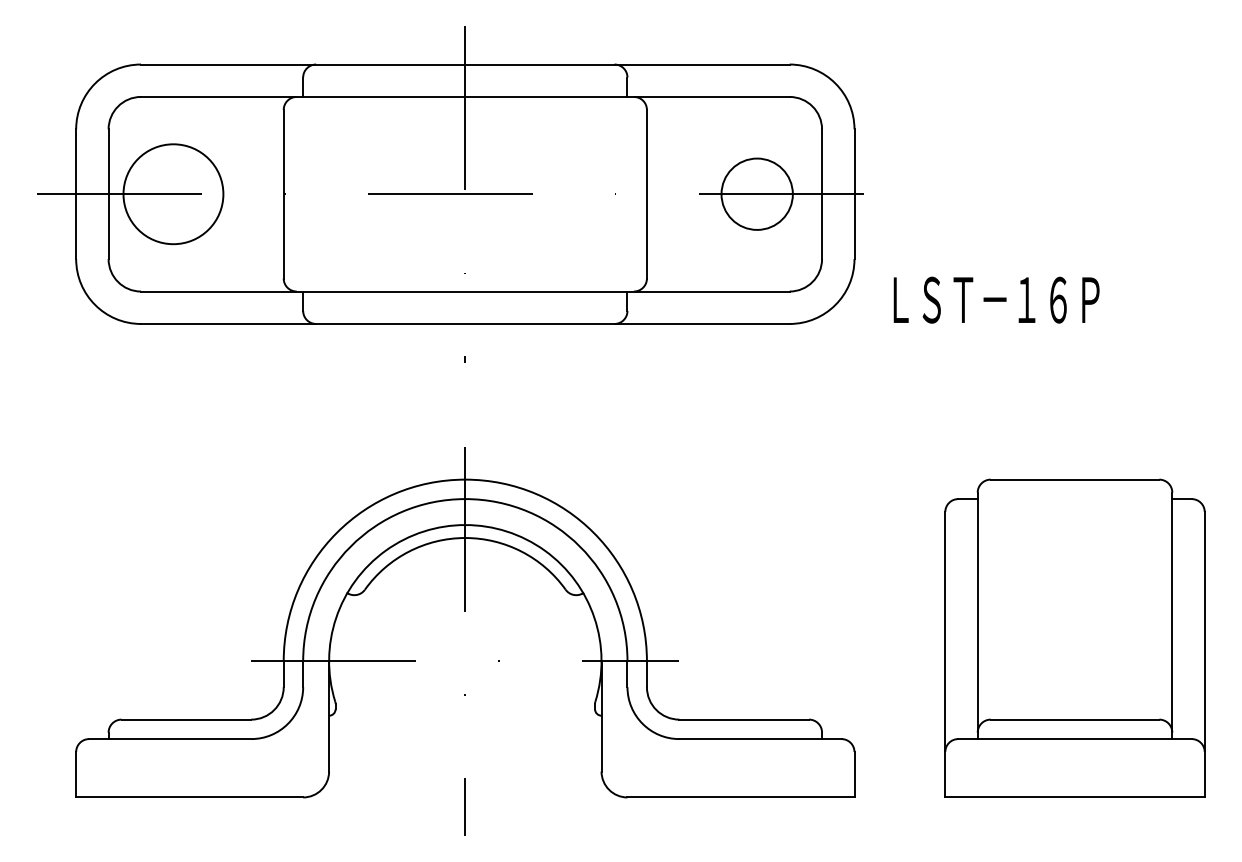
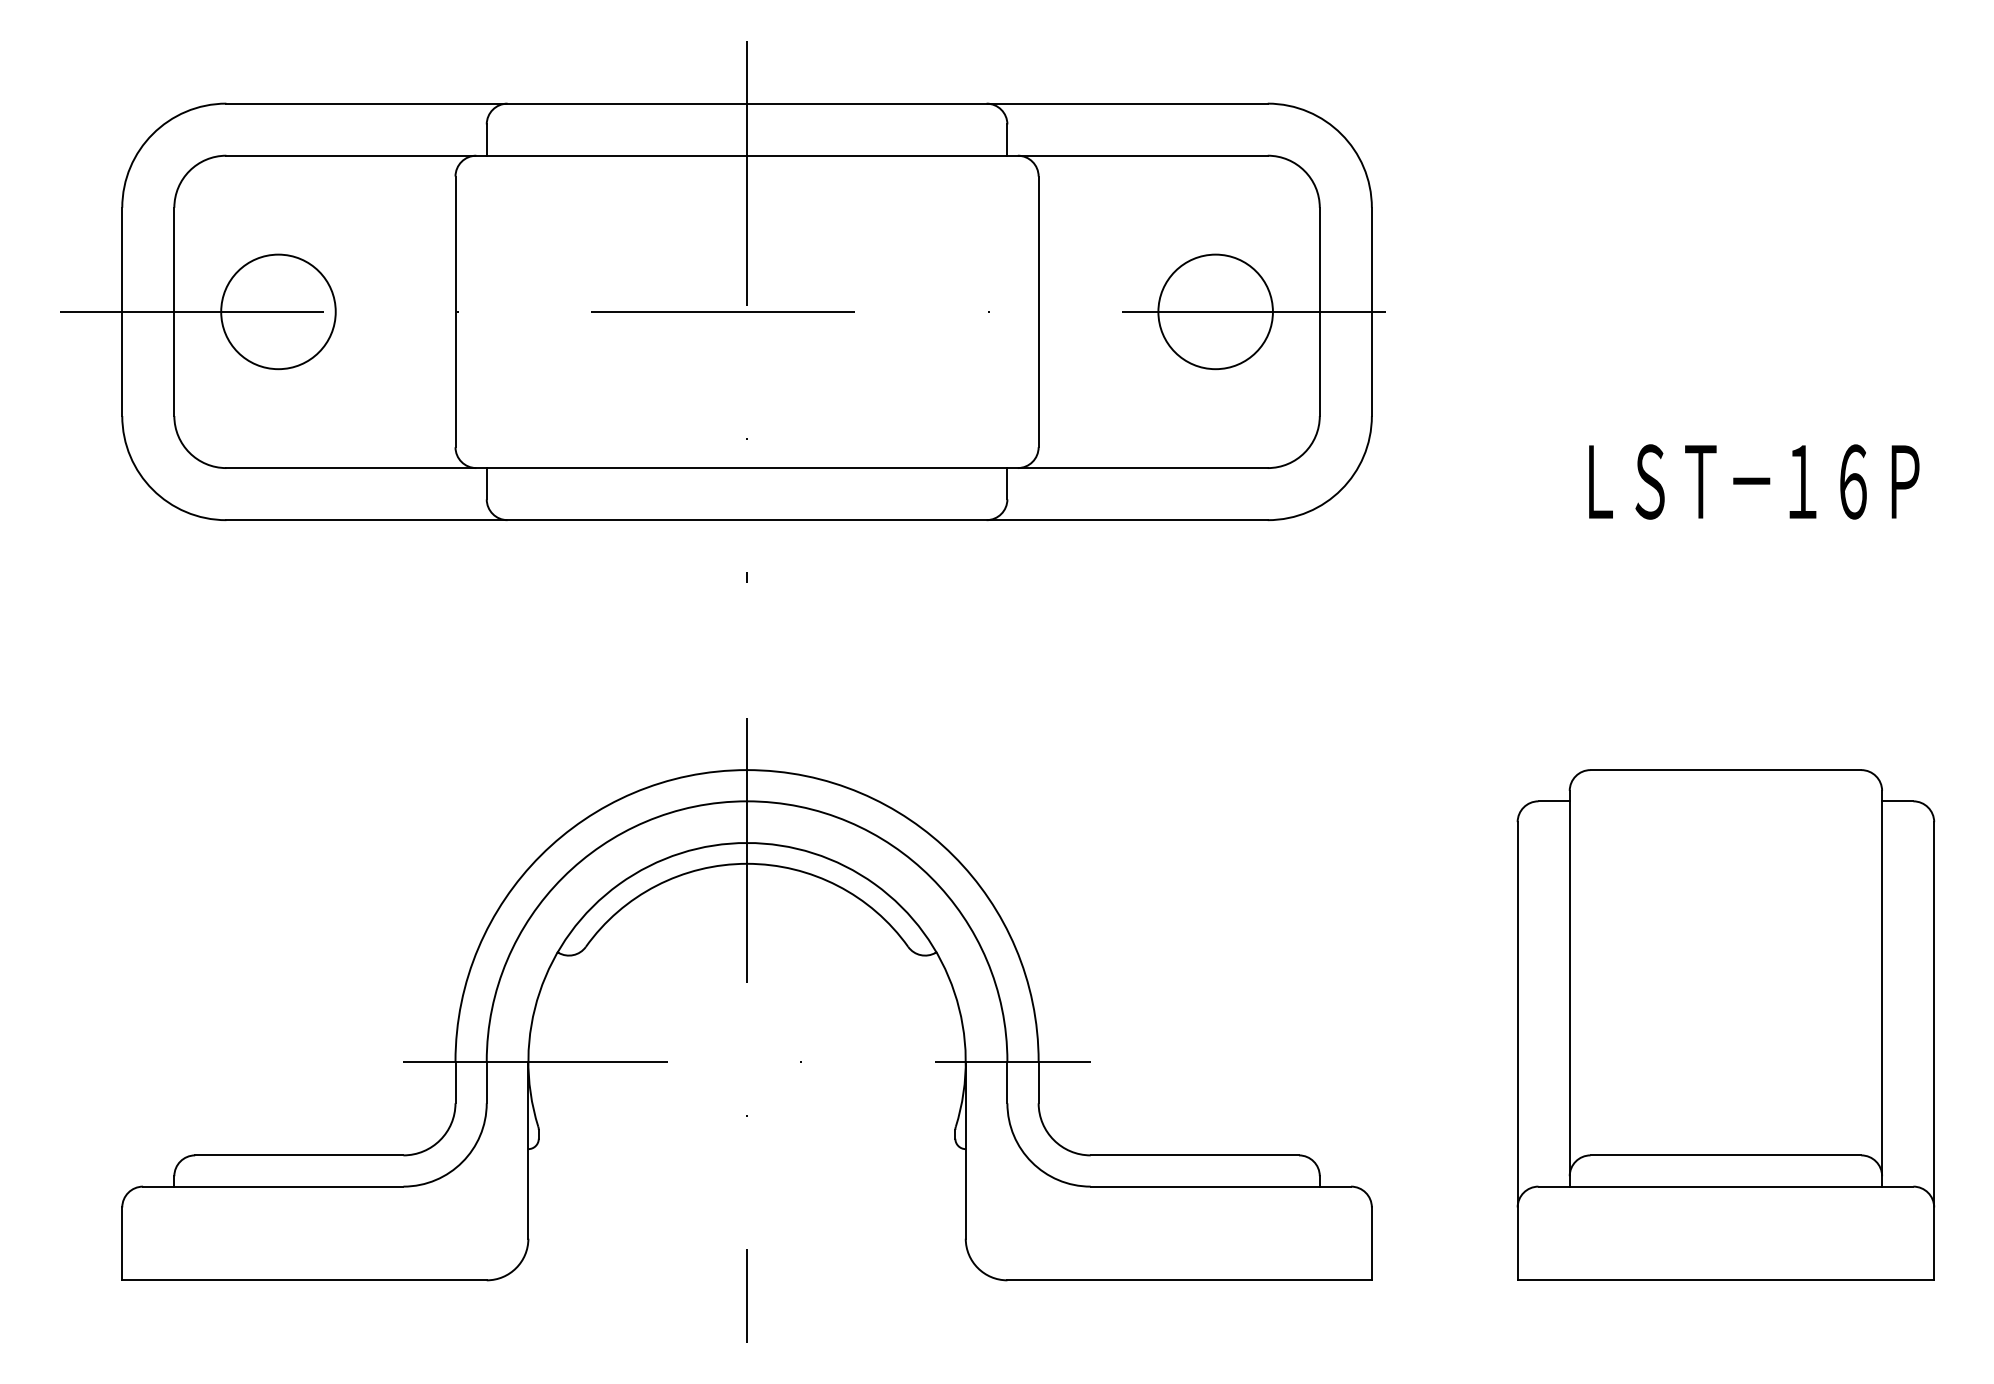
circle: (173, 193) -> (278, 310), size x0.71
text: (996, 299) -> (1753, 480), moved

